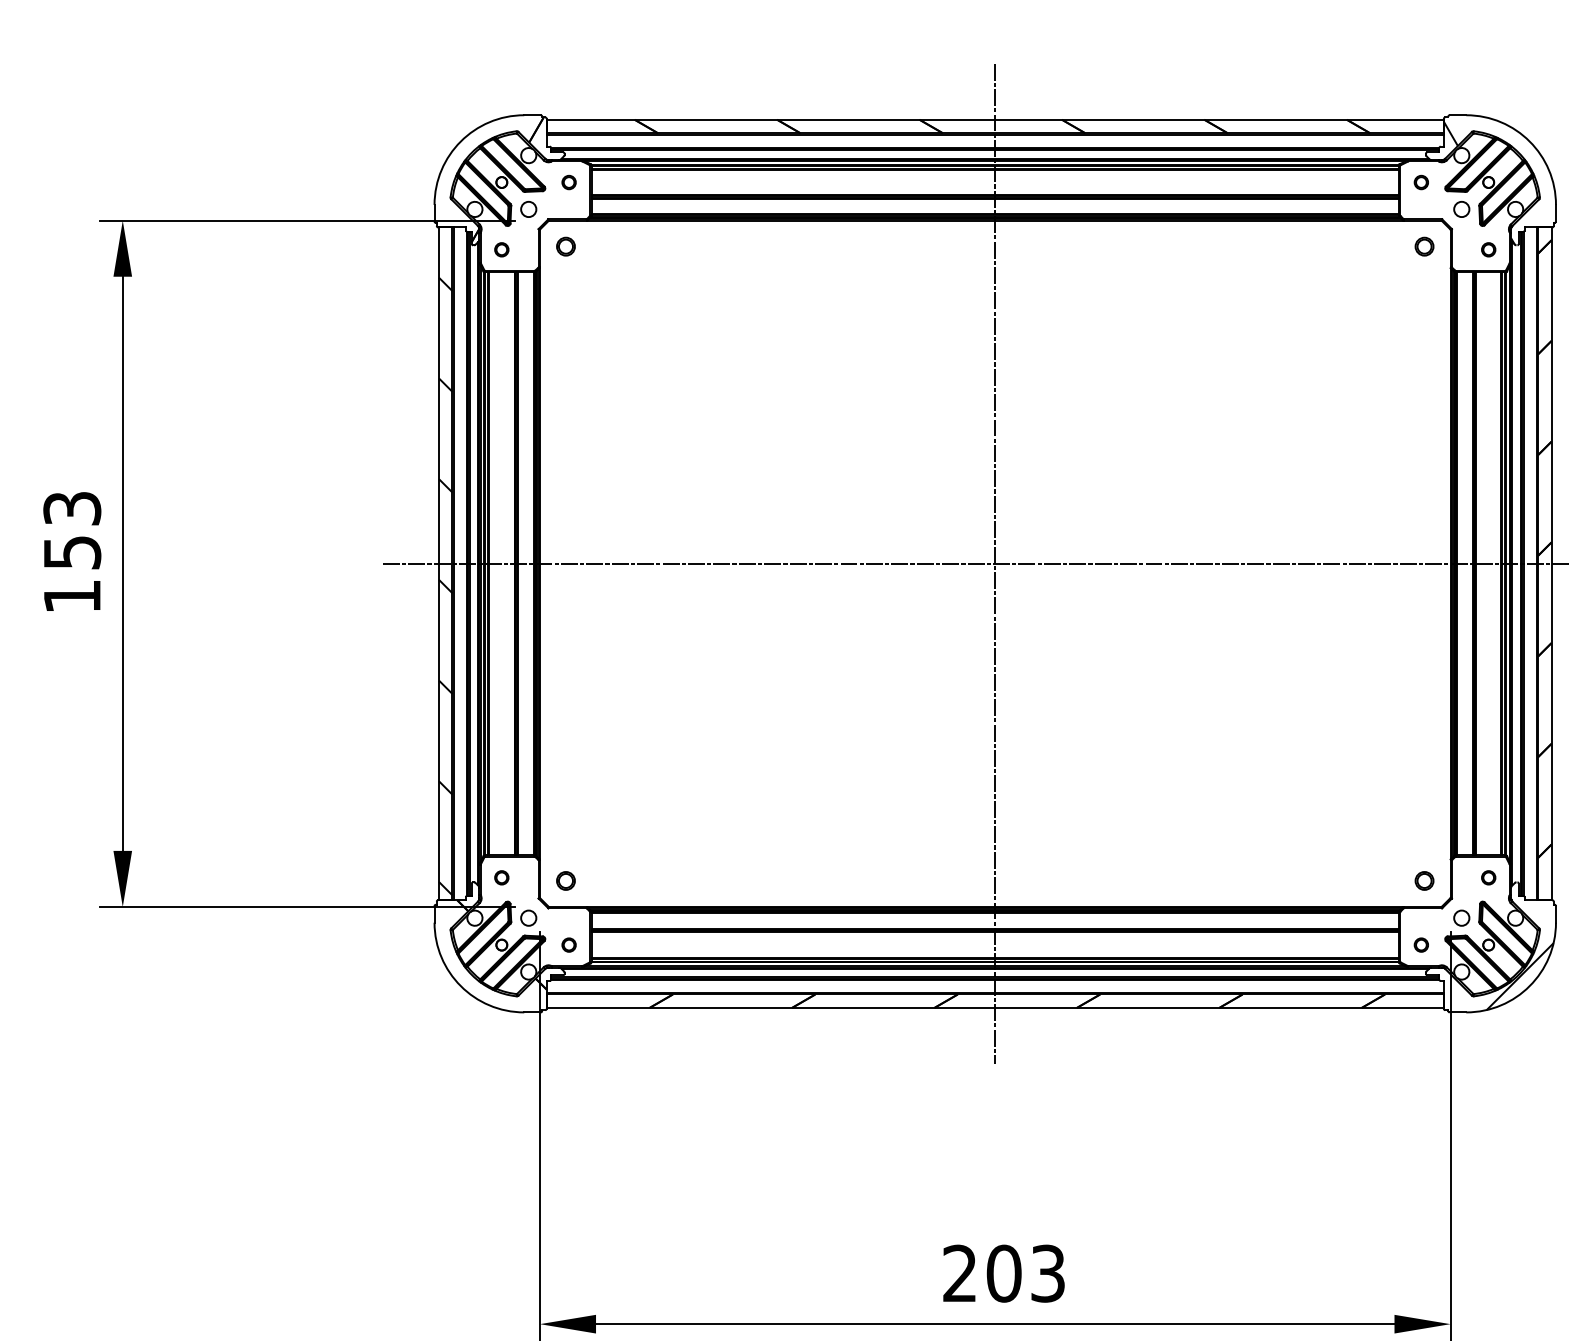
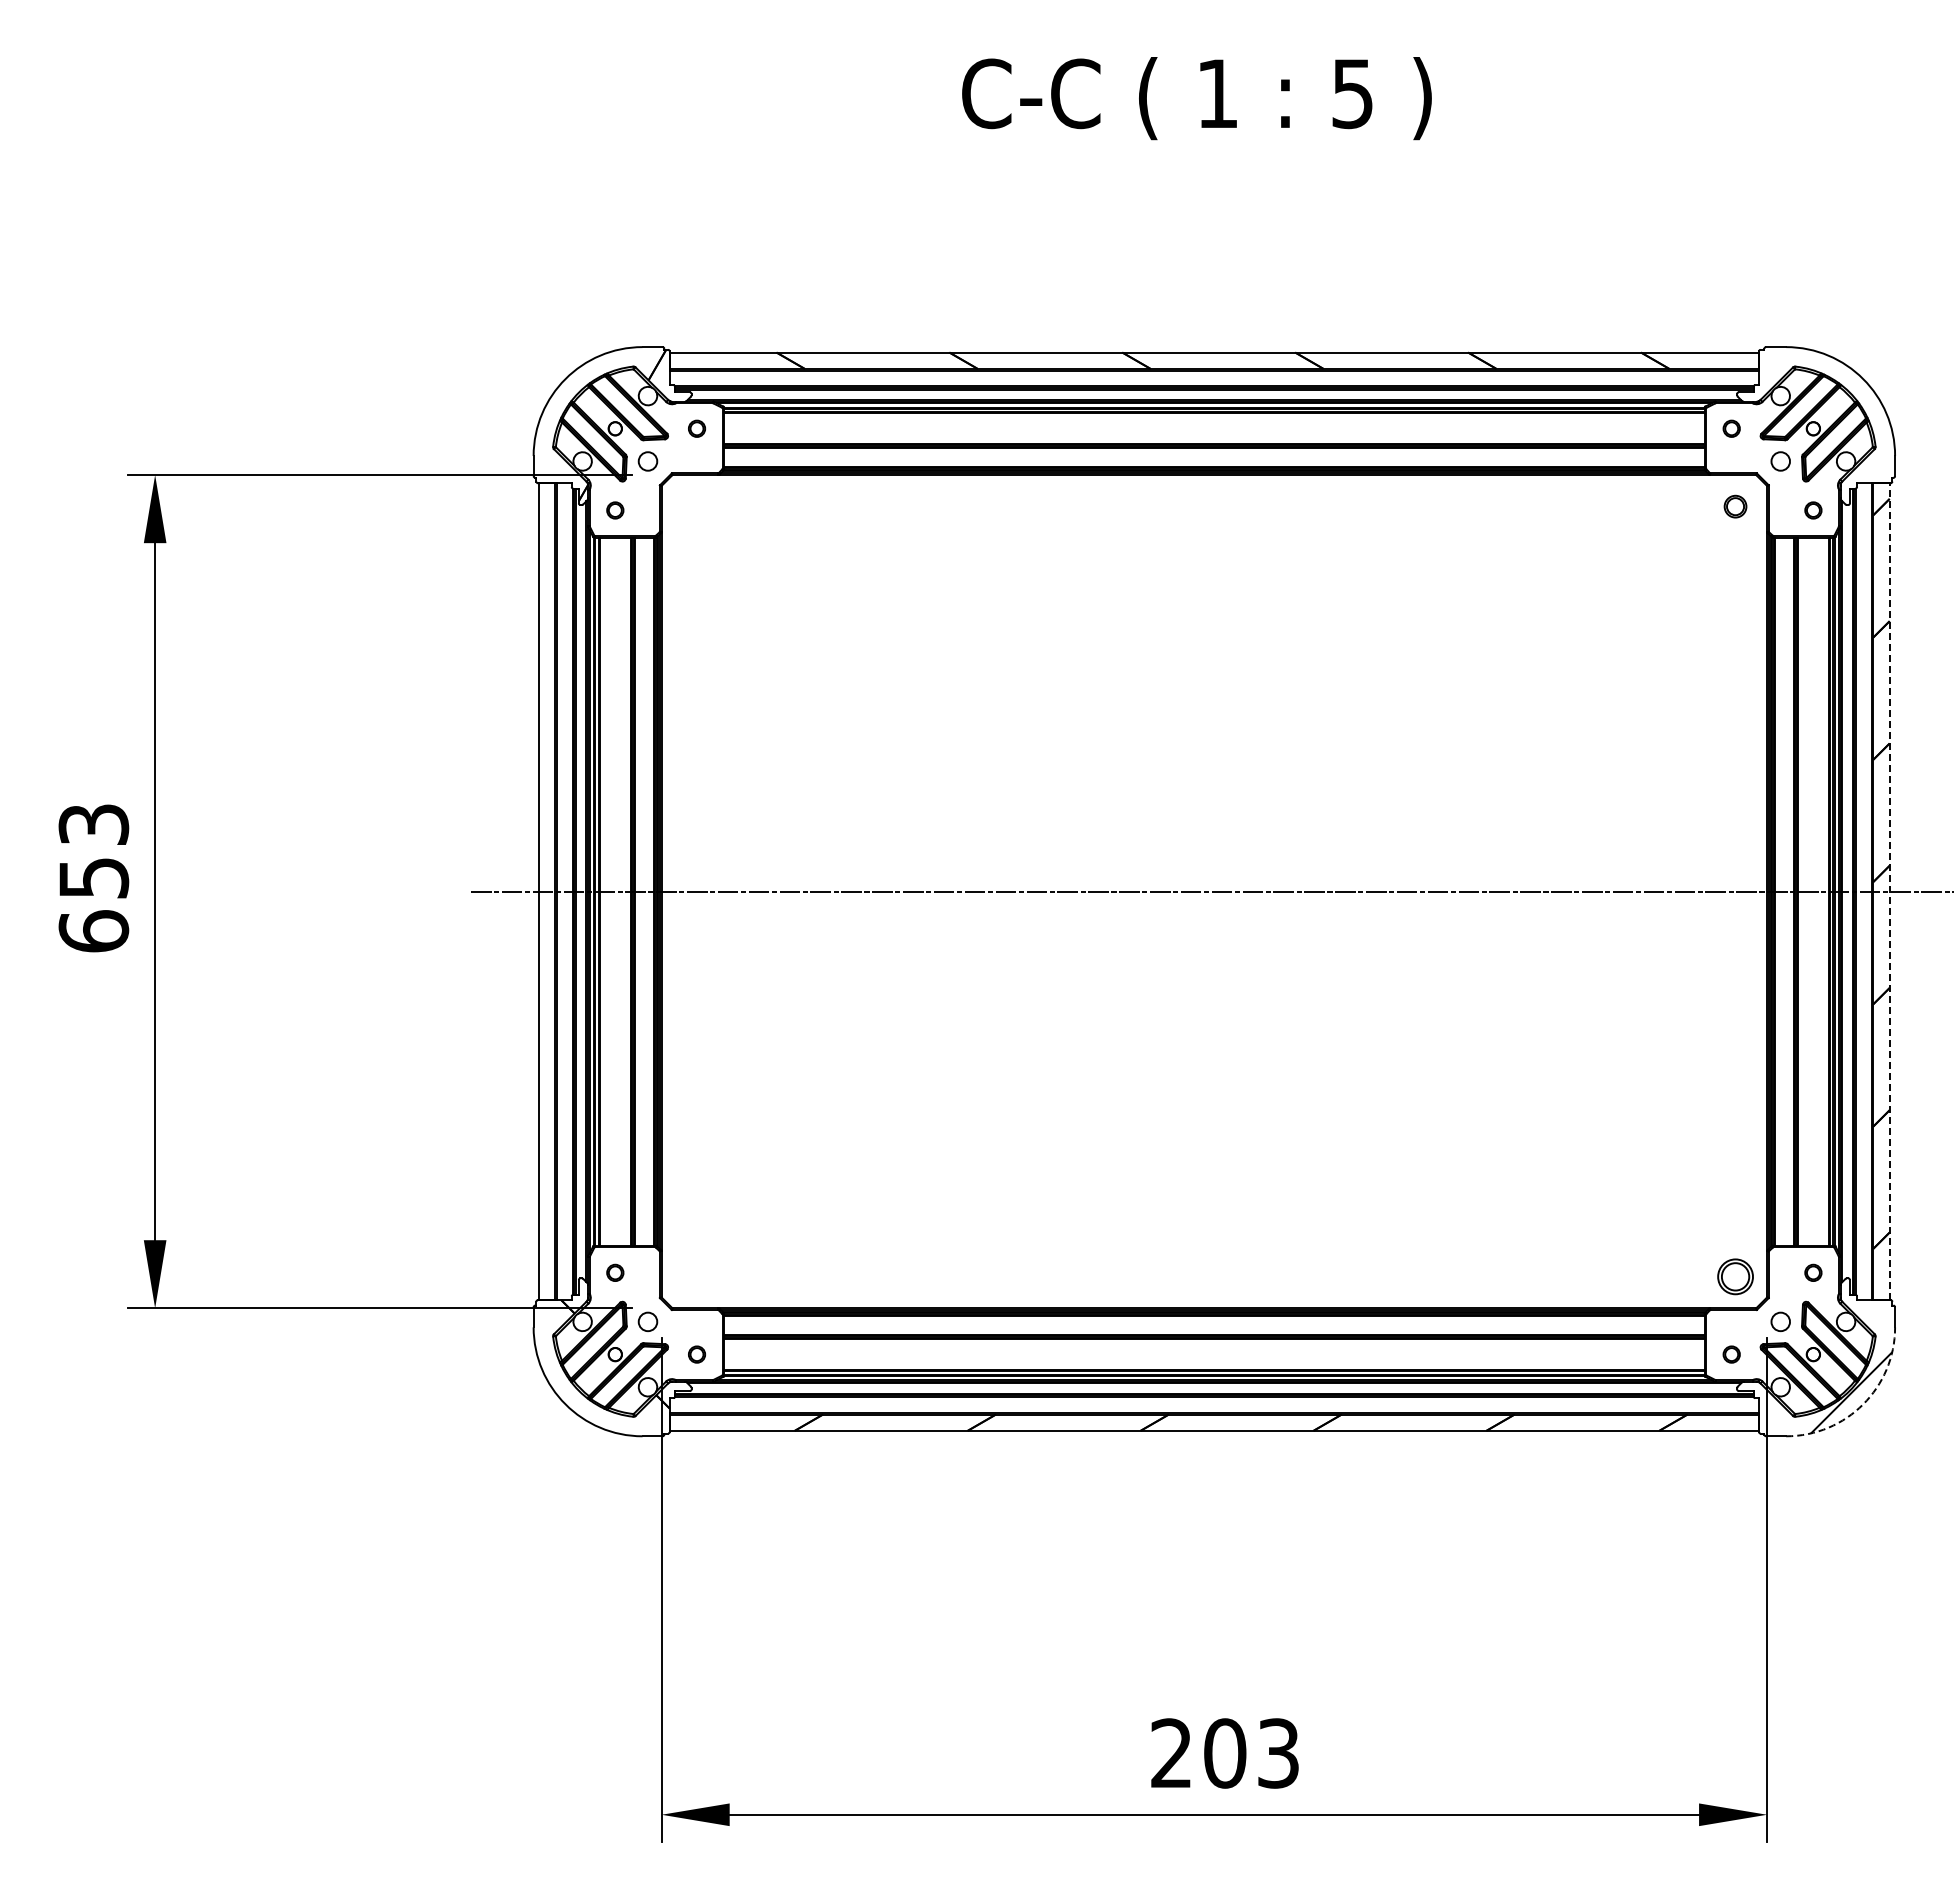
hatch: (1478, 182) -> (1801, 428), removed
part: (565, 246) -> (692, 506), removed
line: (995, 563) -> (1214, 891), removed
line: (1551, 563) -> (1889, 891), solid -> dashed
hatch: (445, 586) -> (547, 919), removed
text: (72, 596) -> (93, 931), 153 -> 653
part: (565, 880) -> (692, 1276), removed
part: (1424, 880) -> (1735, 1276), size x1.6
arc: (1529, 986) -> (1863, 1404), solid -> dashed

